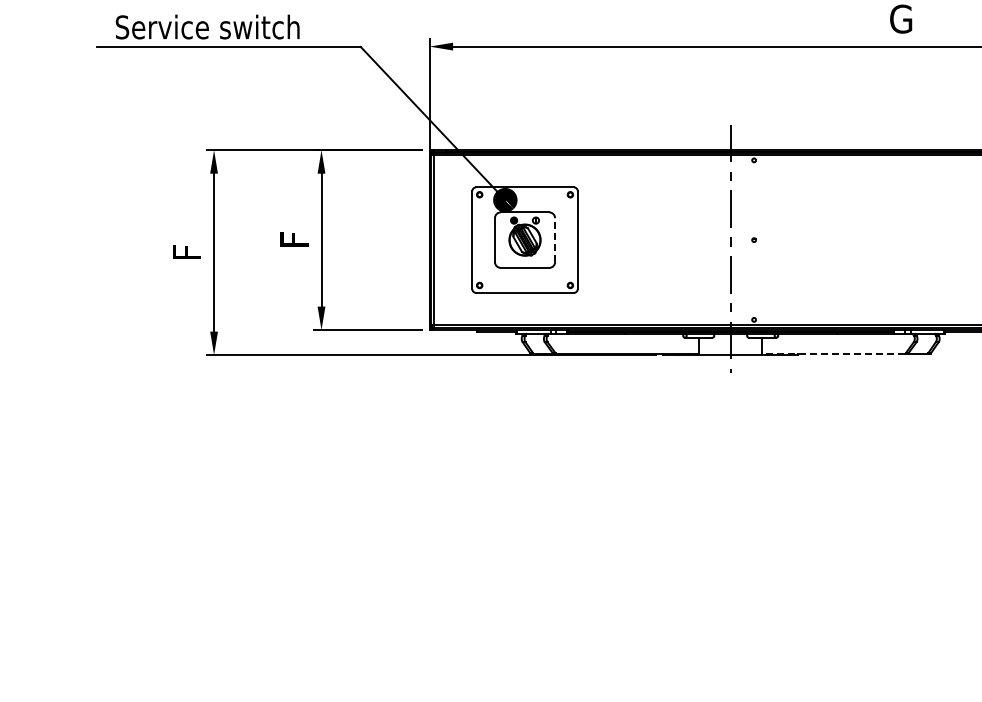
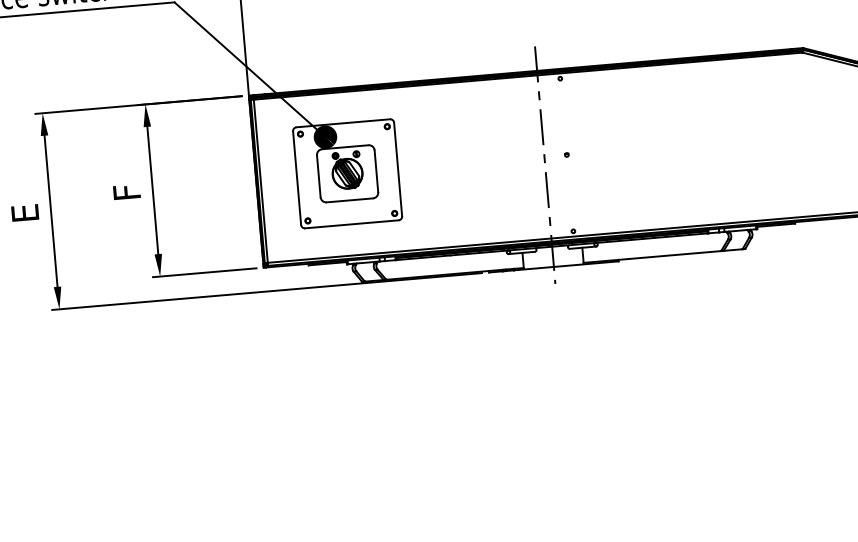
line: (555, 240) -> (376, 171), dashed -> solid
text: (186, 251) -> (24, 212), F -> E
line: (833, 353) -> (652, 256), dashed -> solid

